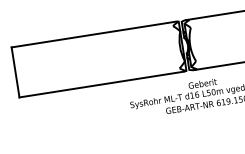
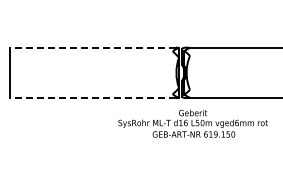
line: (93, 34) -> (92, 47), solid -> dashed
line: (101, 84) -> (92, 98), solid -> dashed

